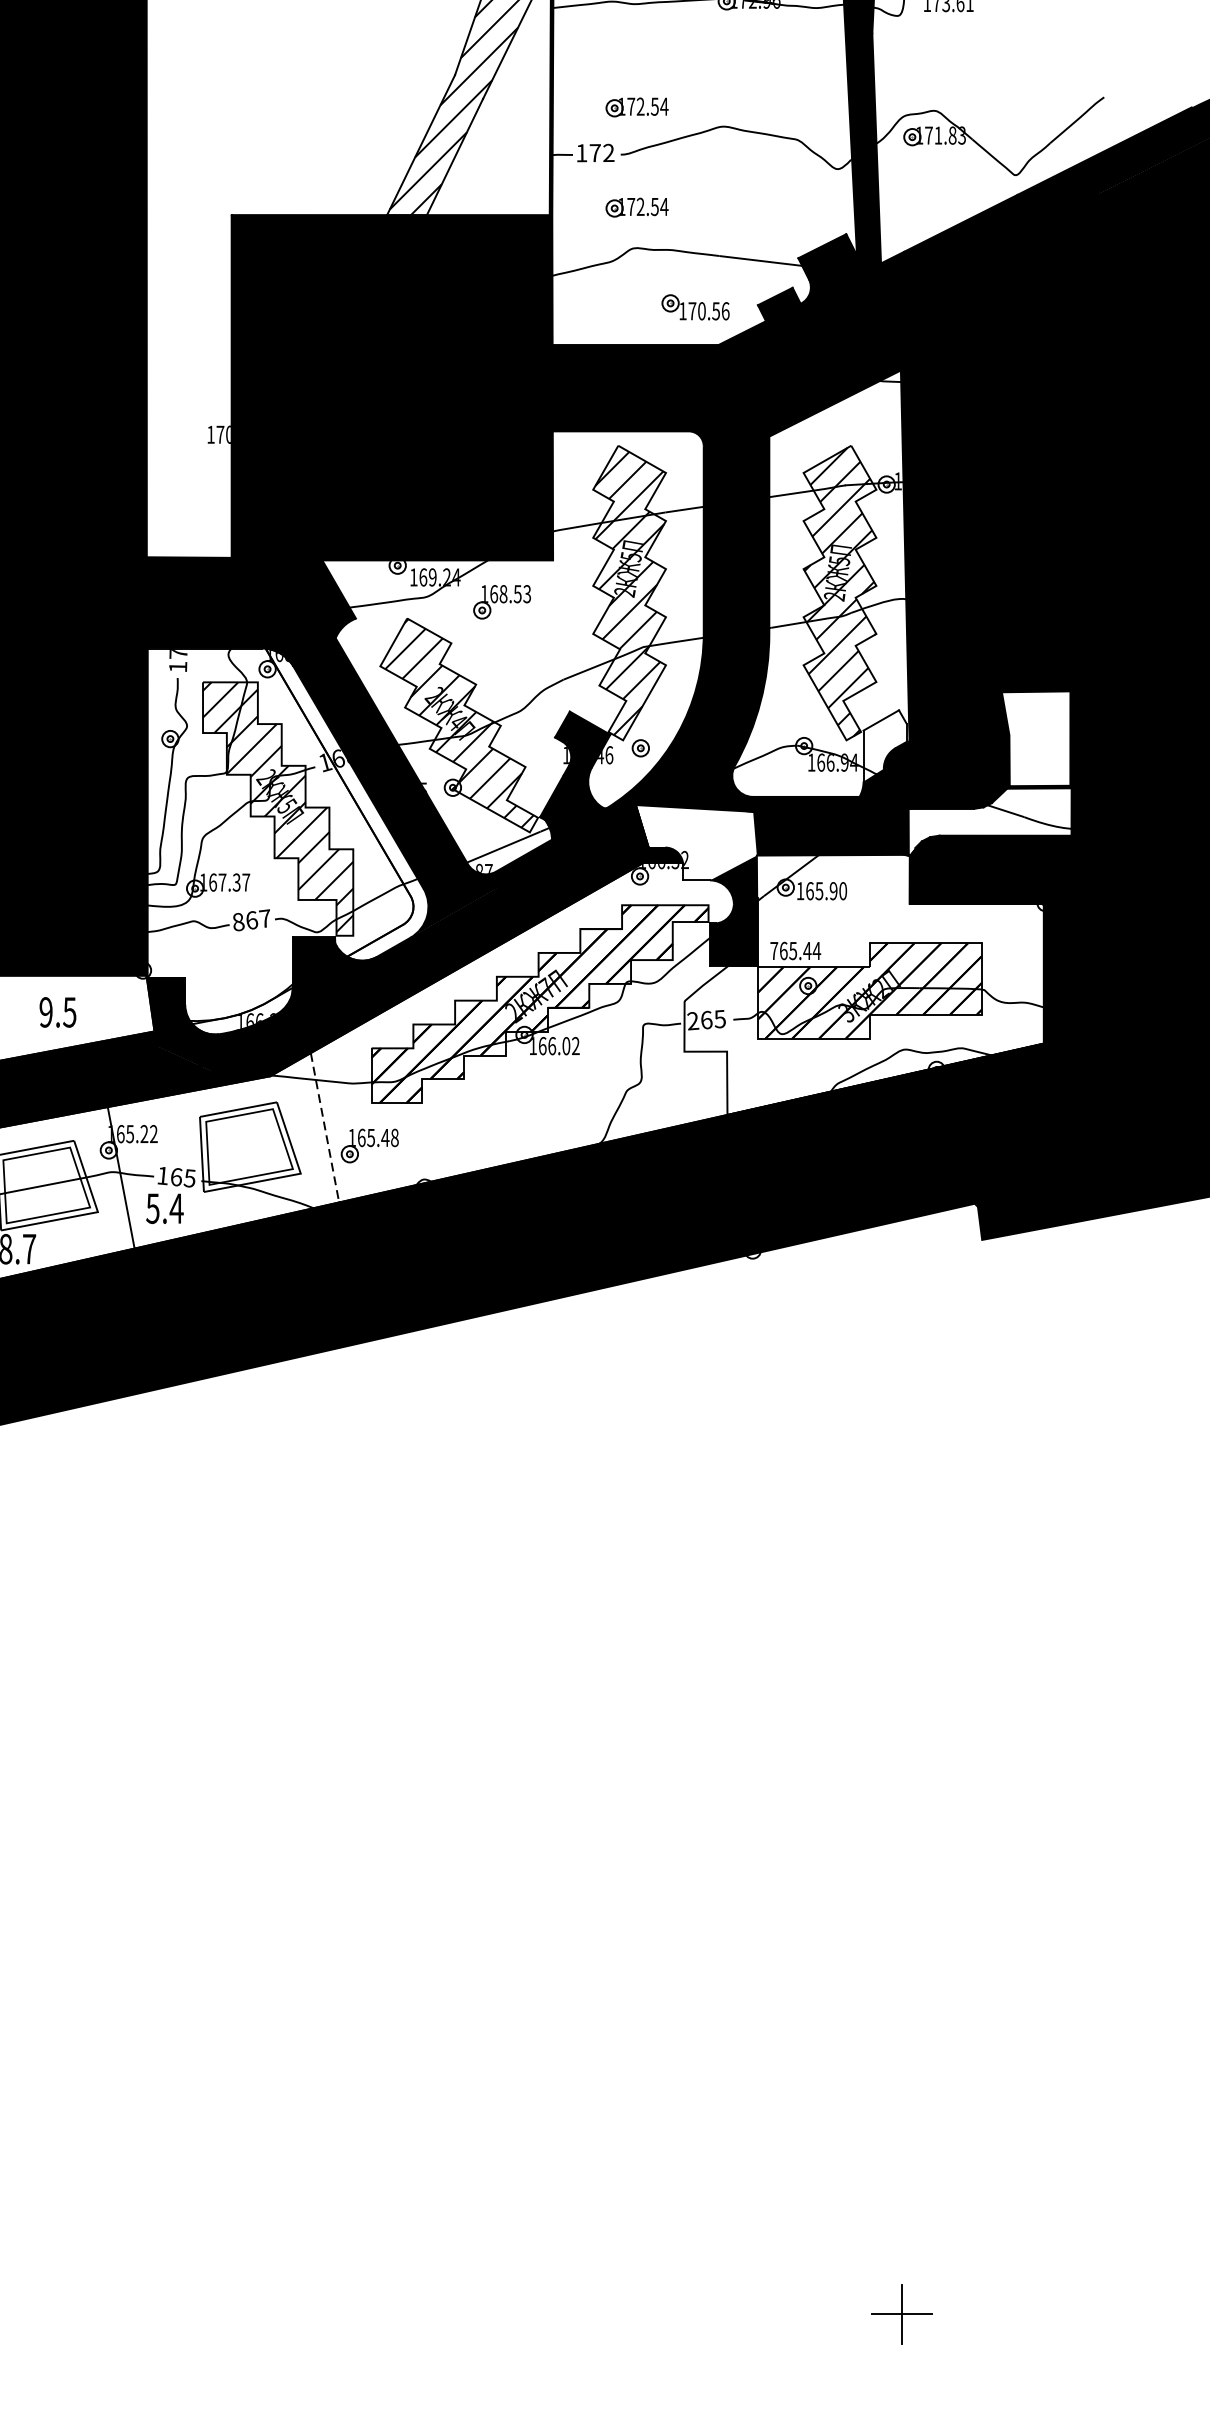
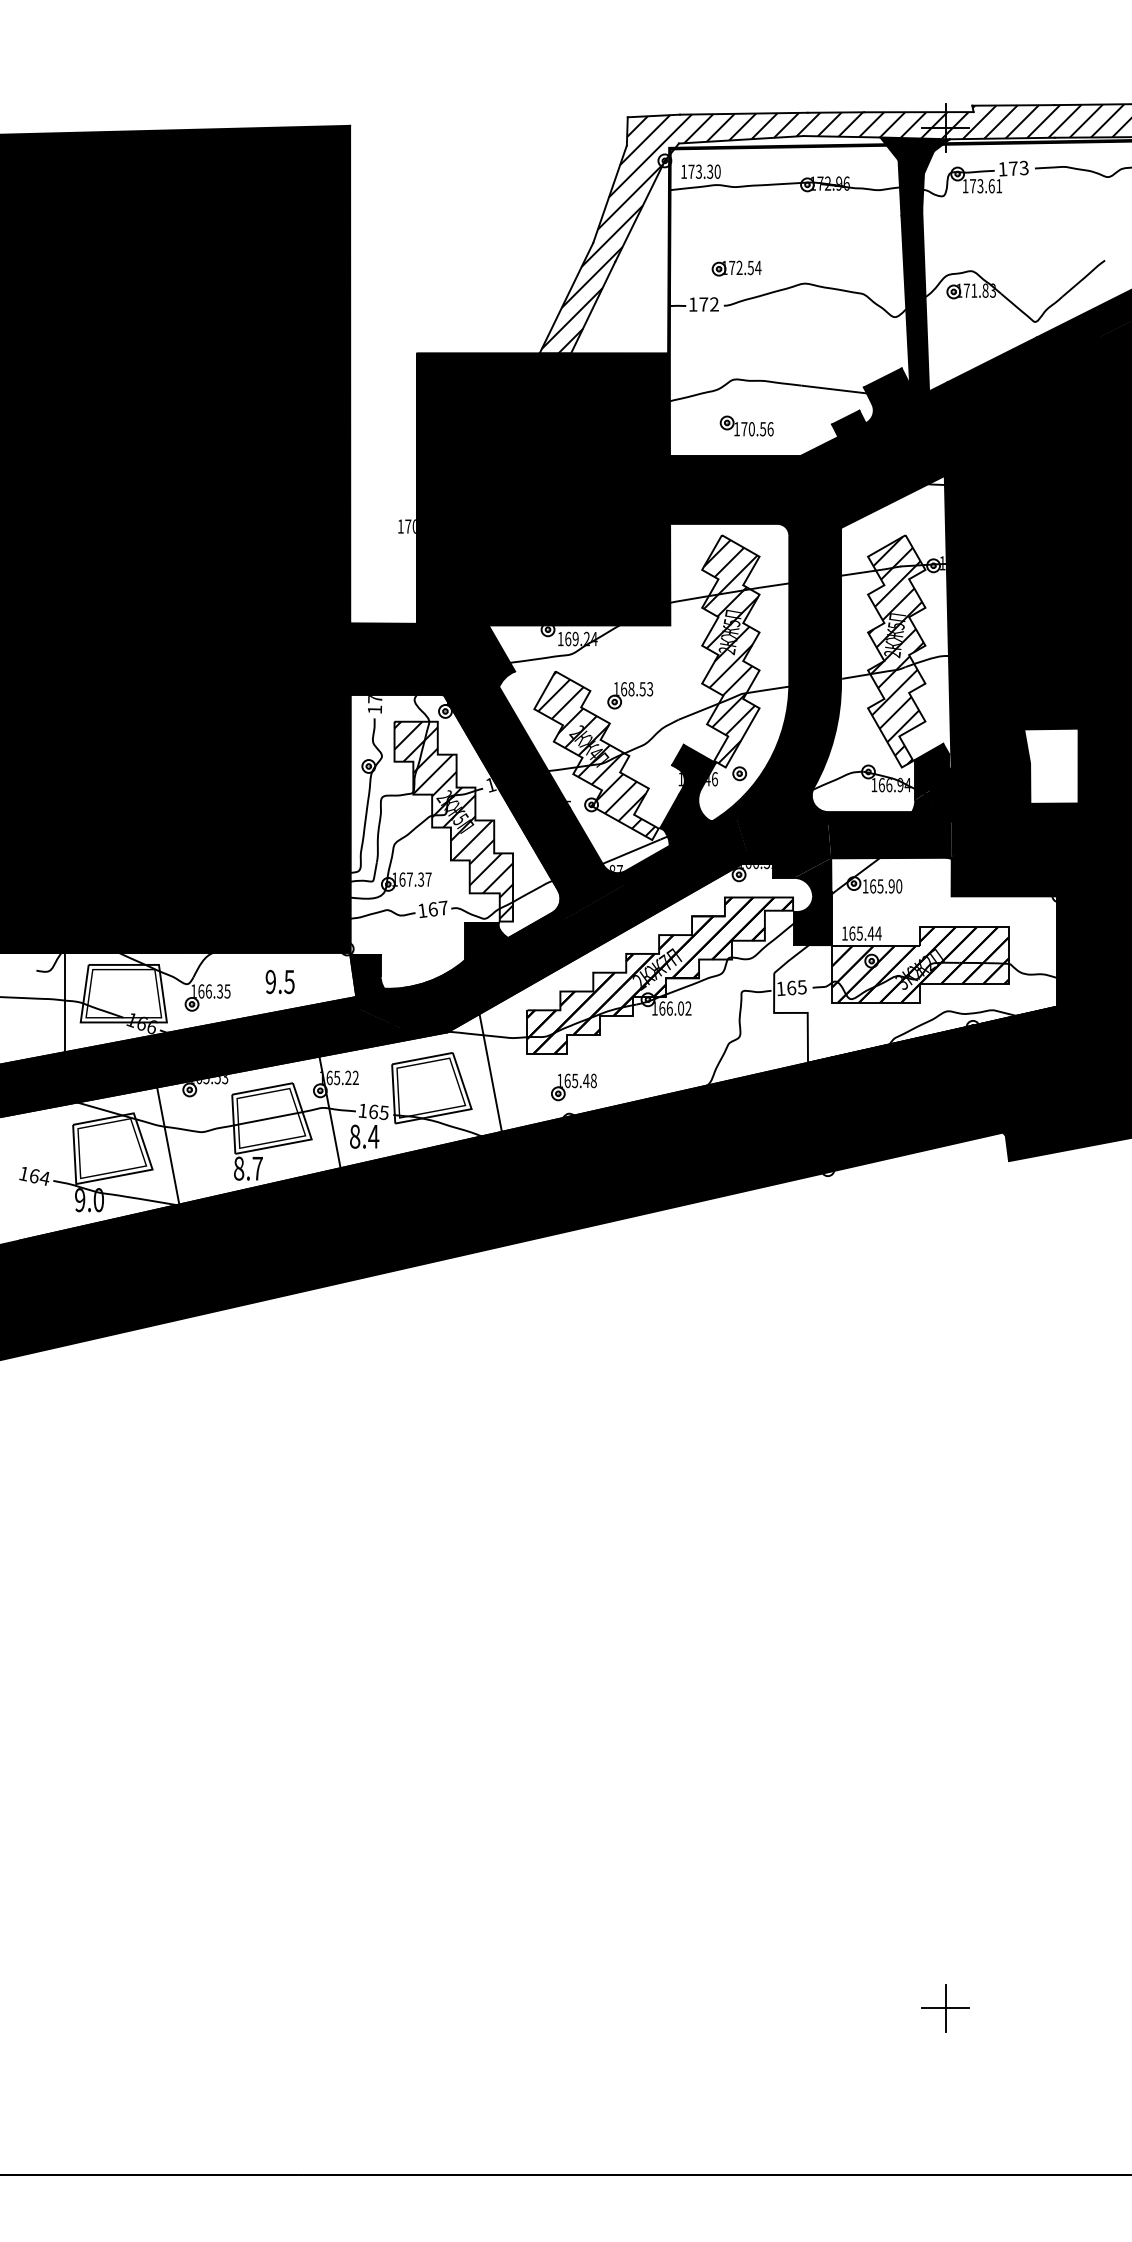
part: (636, 207) -> (736, 347), removed
part: (695, 306) -> (746, 425), moved
part: (502, 602) -> (630, 695), moved
fill: (885, 745) -> (932, 771), added
fill: (347, 805) -> (508, 818), added
fill: (990, 820) -> (1015, 830), added
fill: (747, 840) -> (823, 846), added
text: (238, 921) -> (422, 910), 867 -> 167
text: (773, 950) -> (844, 933), 765.44 -> 165.44
fill: (241, 1009) -> (424, 979), added
text: (692, 1020) -> (780, 988), 265 -> 165
line: (324, 1127) -> (490, 1072), dashed -> solid
part: (369, 1146) -> (573, 1087), moved
text: (152, 1208) -> (354, 1136), 5.4 -> 8.4

